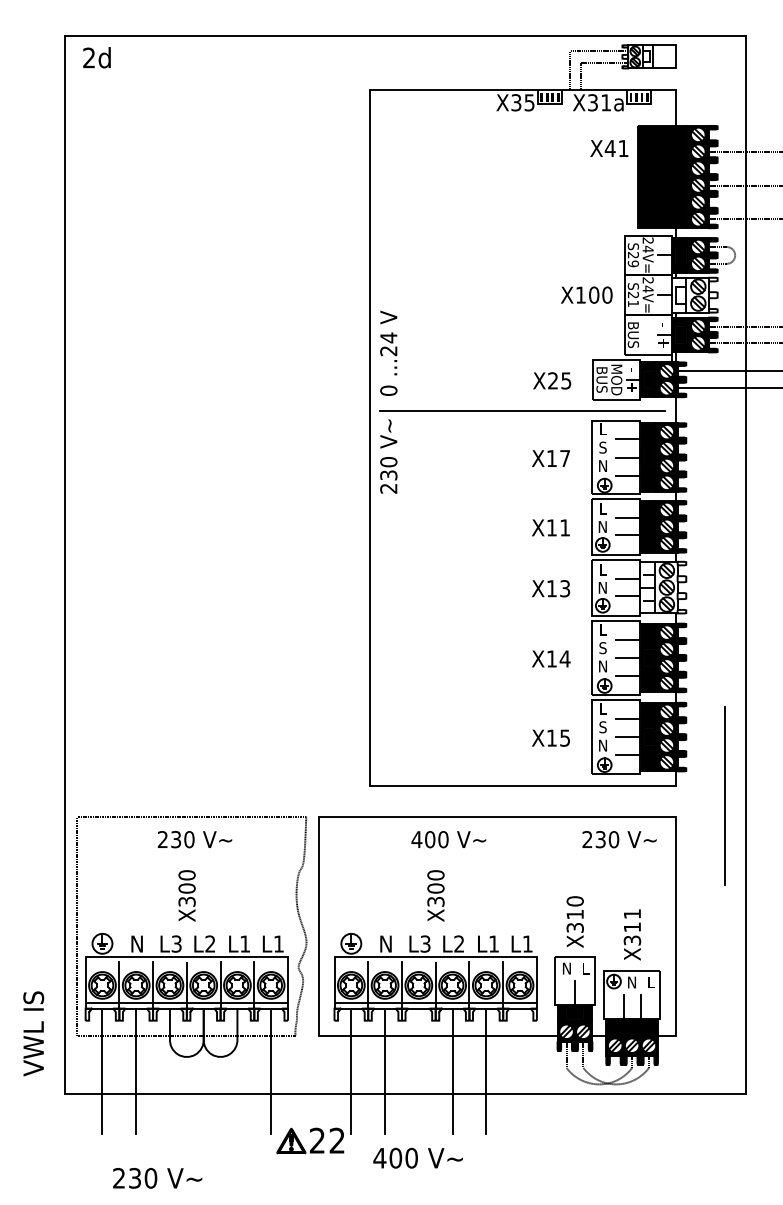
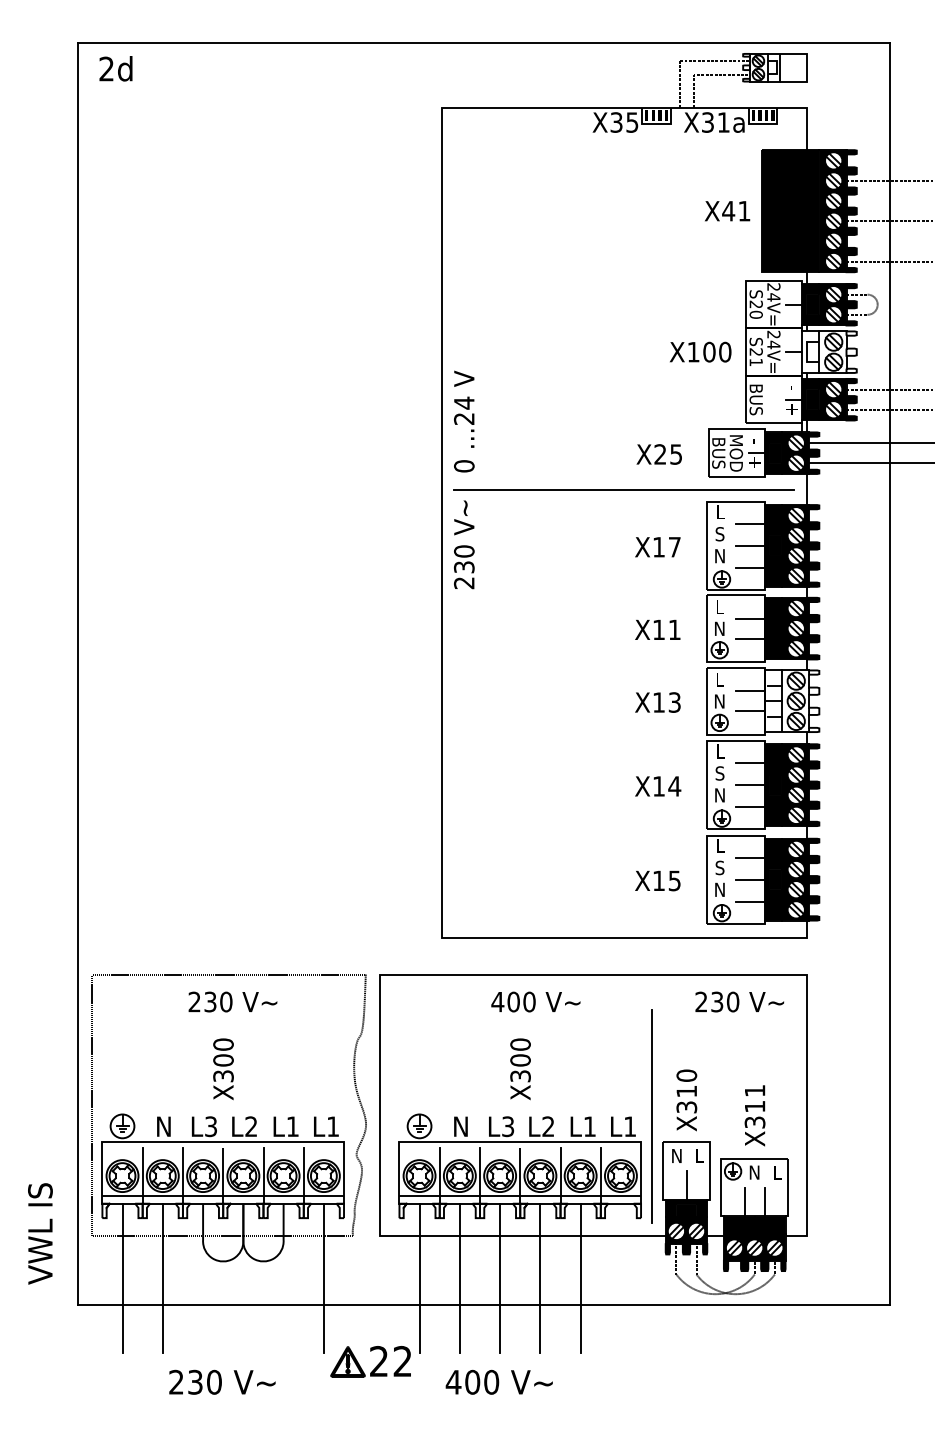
text: (609, 148) -> (727, 211), moved
text: (632, 263) -> (755, 314), S29 -> S20
line: (724, 795) -> (651, 1116), moved
line: (419, 1071) -> (500, 1278), added
text: (157, 1177) -> (222, 1381), moved

